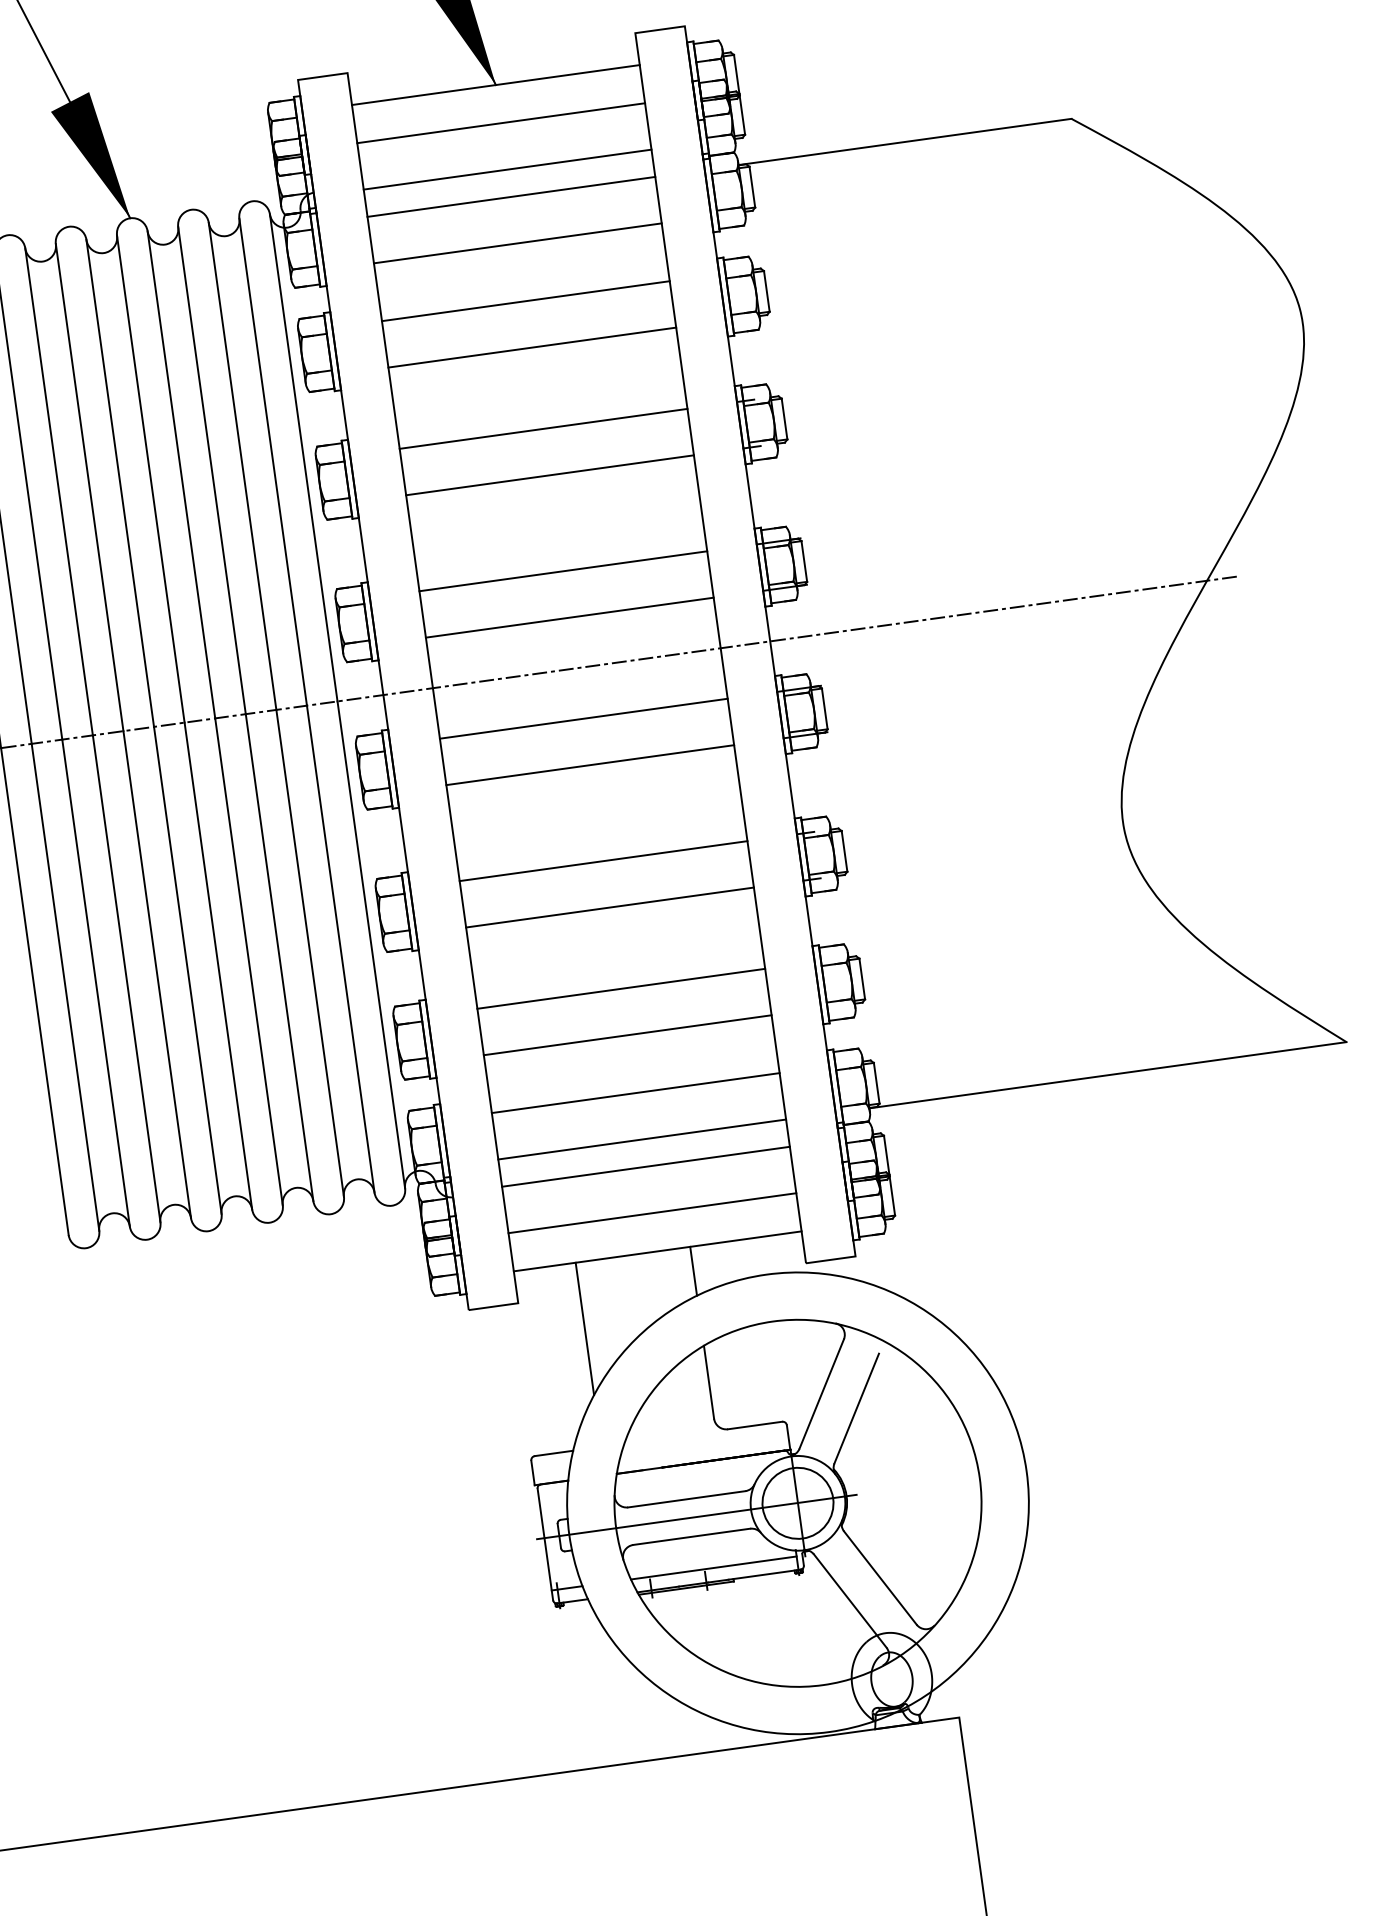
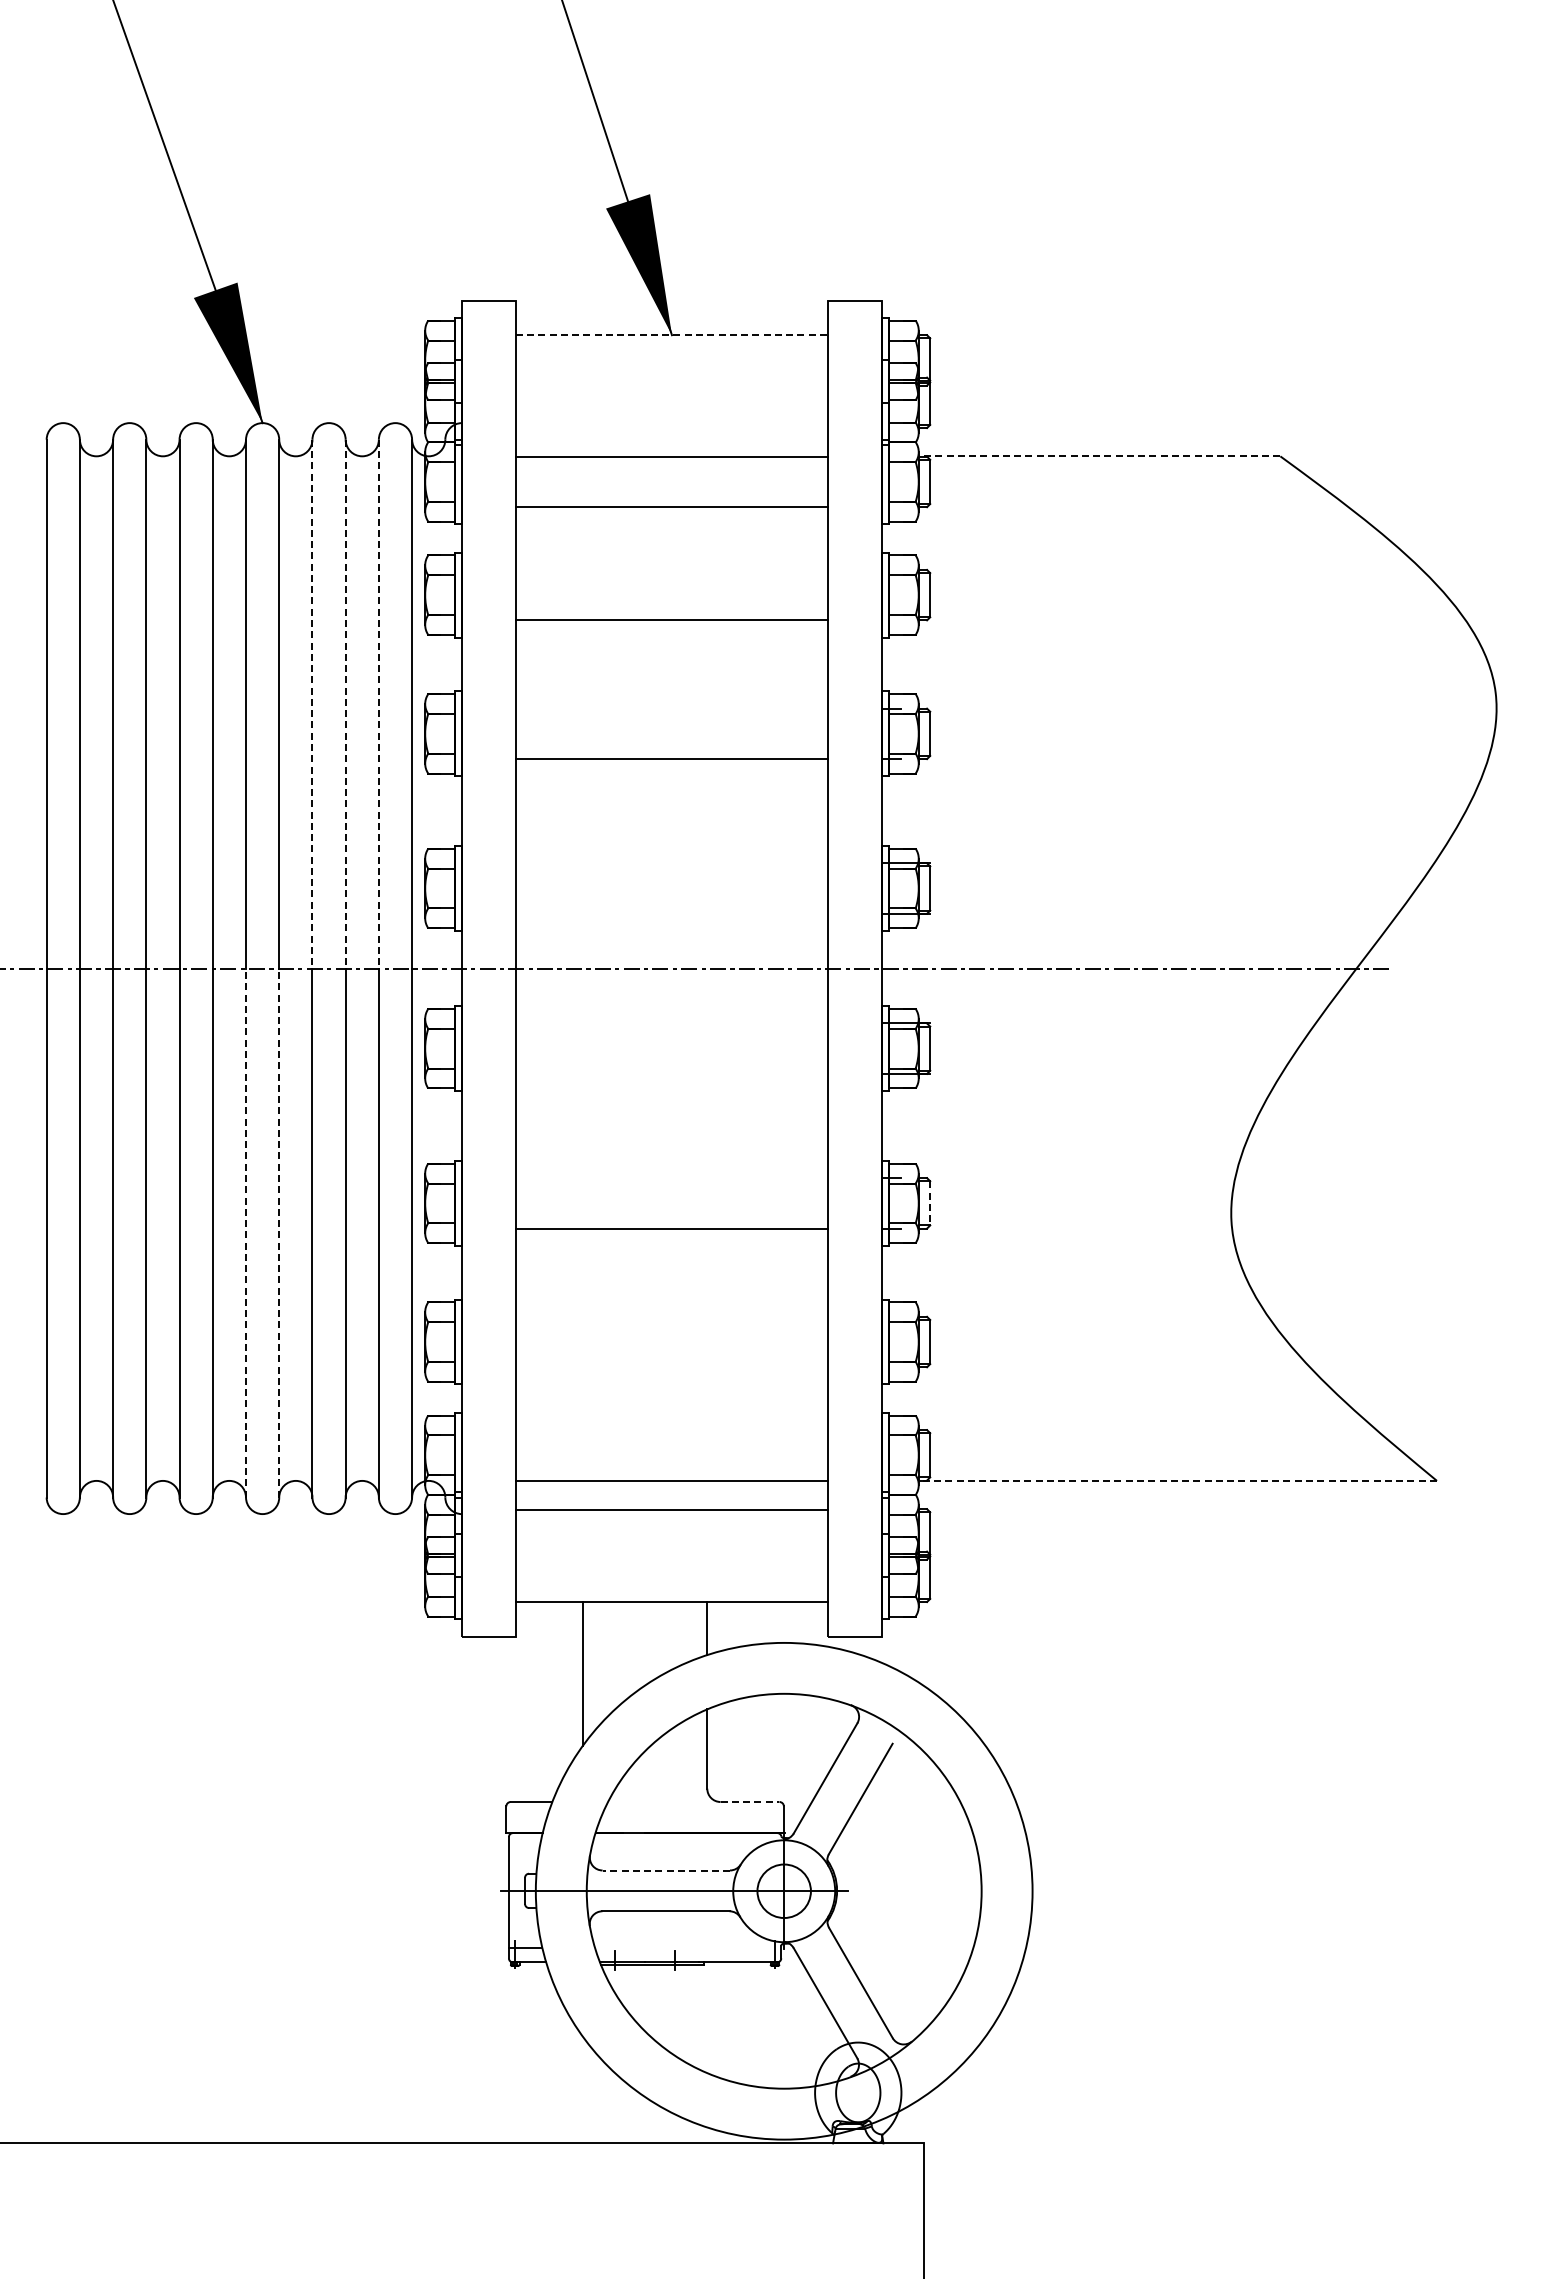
line: (496, 85) -> (672, 335), solid -> dashed
line: (500, 123) -> (671, 376), removed
line: (904, 142) -> (1099, 456), solid -> dashed
line: (507, 170) -> (671, 427), removed
line: (525, 300) -> (671, 569), removed
line: (543, 428) -> (671, 708), removed
line: (272, 462) -> (378, 704), solid -> dashed
line: (242, 466) -> (345, 704), solid -> dashed
line: (212, 470) -> (312, 704), solid -> dashed
line: (562, 571) -> (671, 863), removed
line: (569, 617) -> (671, 913), removed
line: (583, 718) -> (671, 1023), removed
line: (589, 764) -> (671, 1073), removed
line: (844, 851) -> (930, 1203), solid -> dashed
line: (603, 861) -> (671, 1178), removed
line: (249, 961) -> (279, 1232), solid -> dashed
line: (217, 965) -> (245, 1232), solid -> dashed
line: (620, 988) -> (671, 1316), removed
line: (627, 1035) -> (671, 1367), removed
line: (1107, 1074) -> (1177, 1480), solid -> dashed
line: (635, 1093) -> (671, 1430), removed
line: (651, 1213) -> (671, 1560), removed
line: (755, 1425) -> (750, 1802), solid -> dashed
line: (686, 1499) -> (666, 1870), solid -> dashed
circle: (798, 1503) -> (784, 1891), size x0.7
line: (713, 1567) -> (684, 1947), removed

